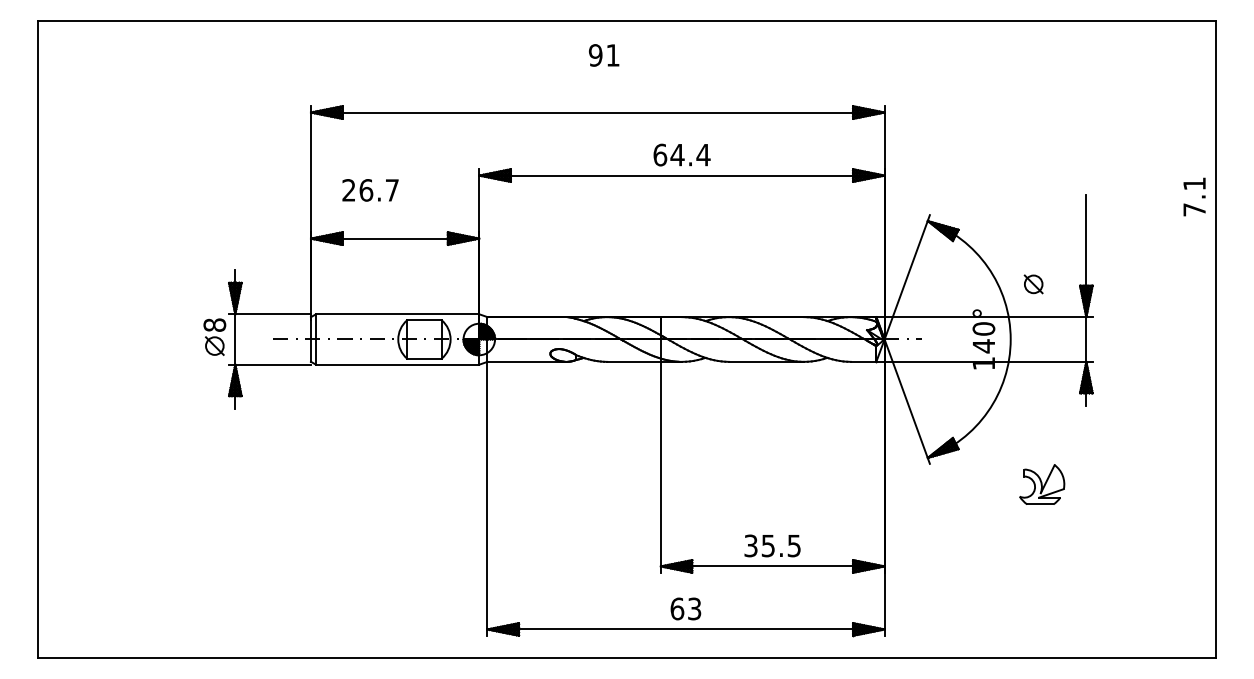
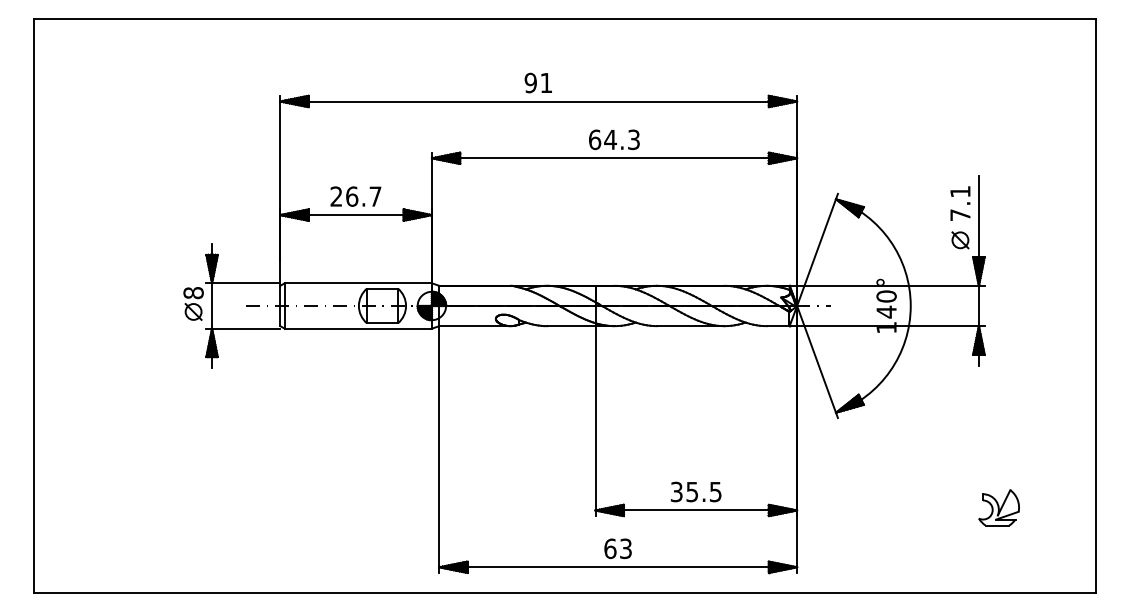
text: (603, 54) -> (537, 82), moved
text: (703, 154) -> (633, 139), 64.4 -> 64.3
text: (370, 190) -> (355, 196), moved
text: (1194, 196) -> (960, 203), moved
part: (1033, 284) -> (960, 240), moved
part: (1041, 484) -> (998, 507), moved

